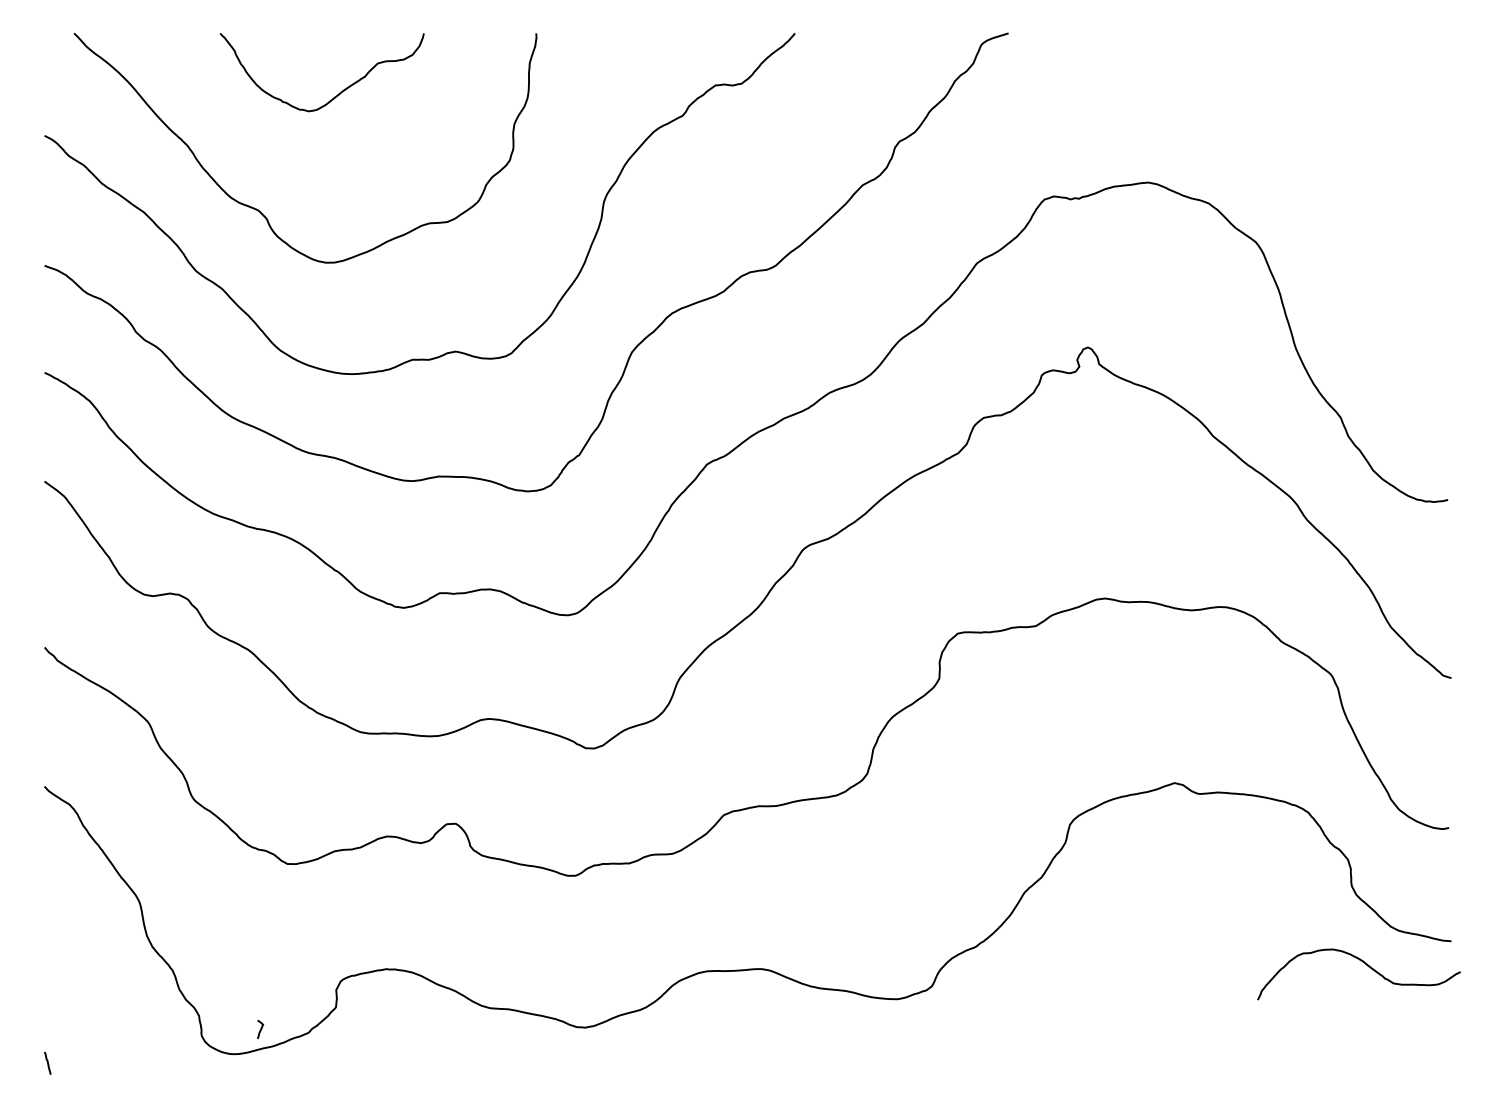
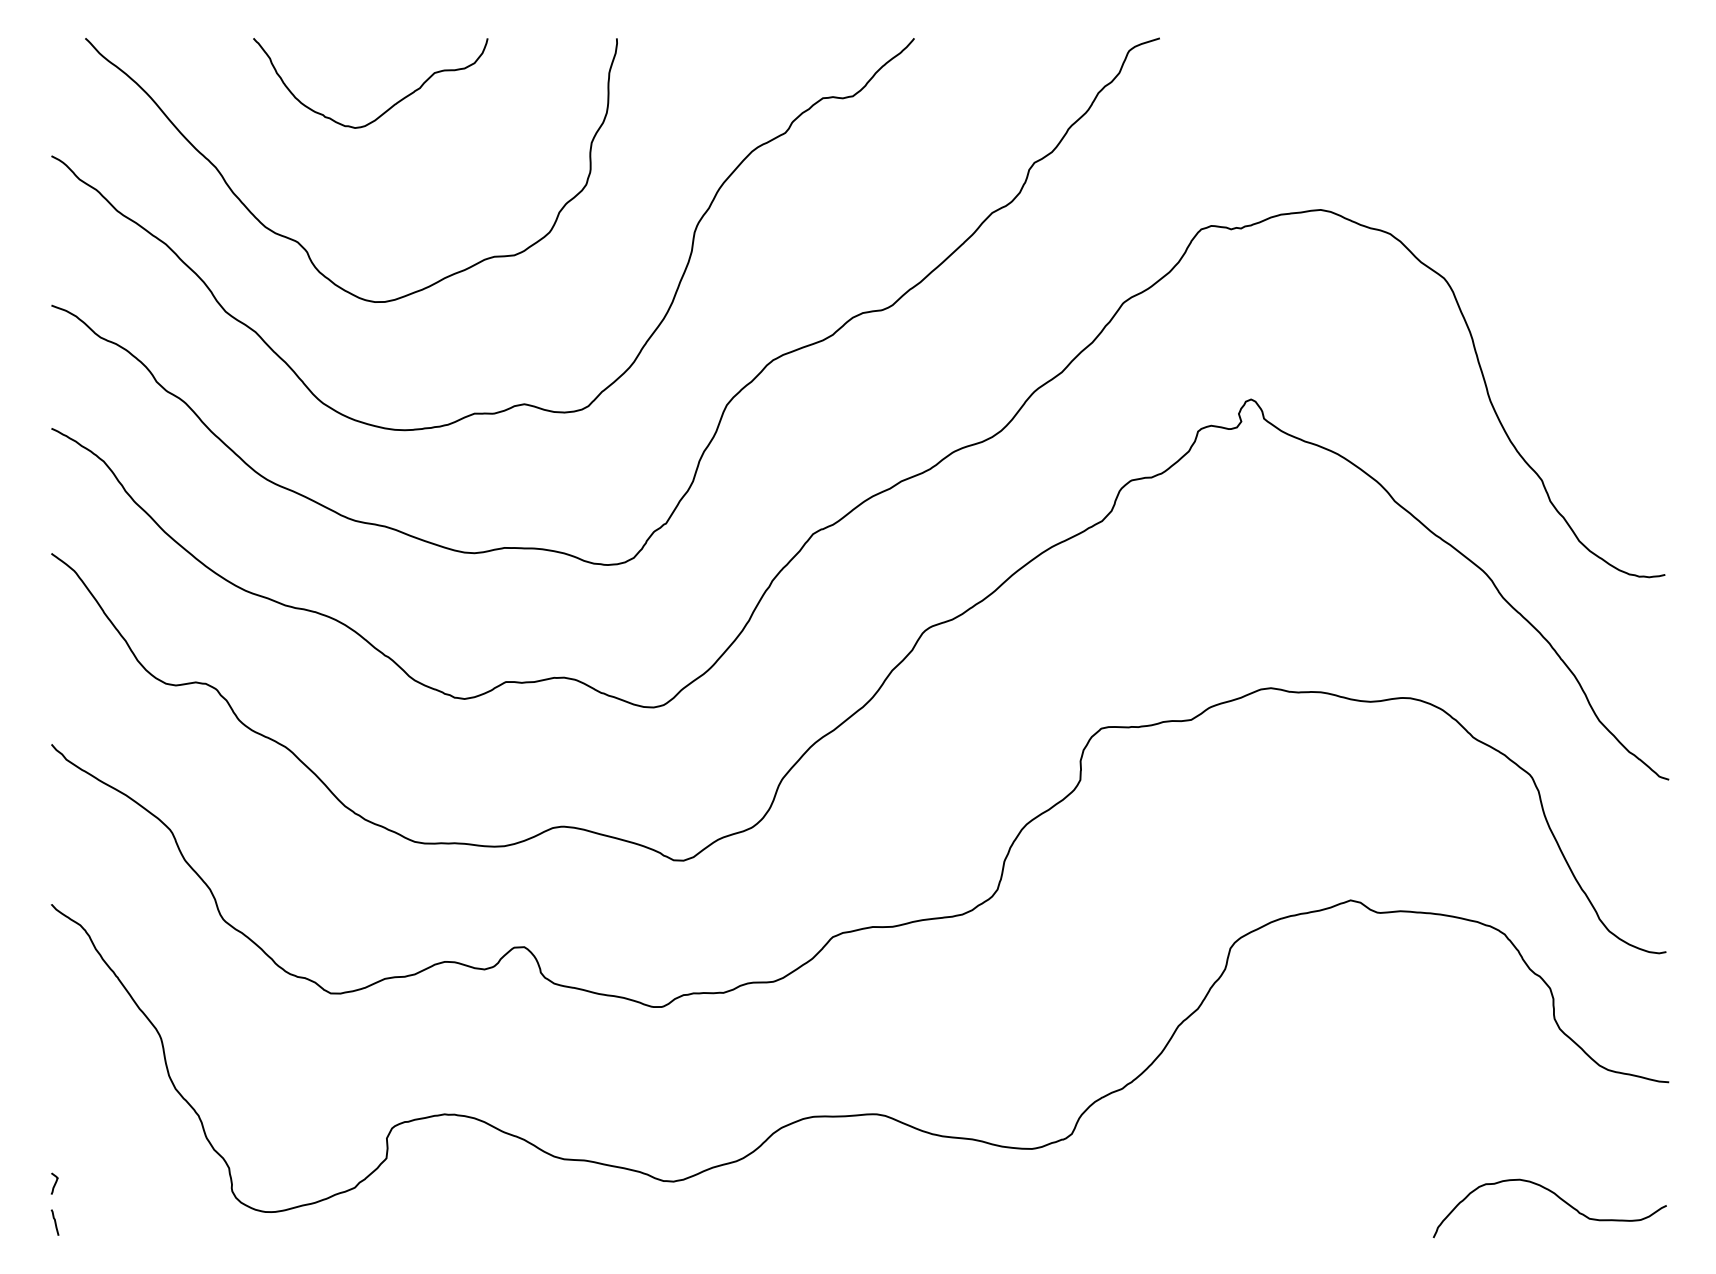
curve: (1366, 965) -> (1558, 1198), moved
curve: (260, 1029) -> (54, 1183), moved

